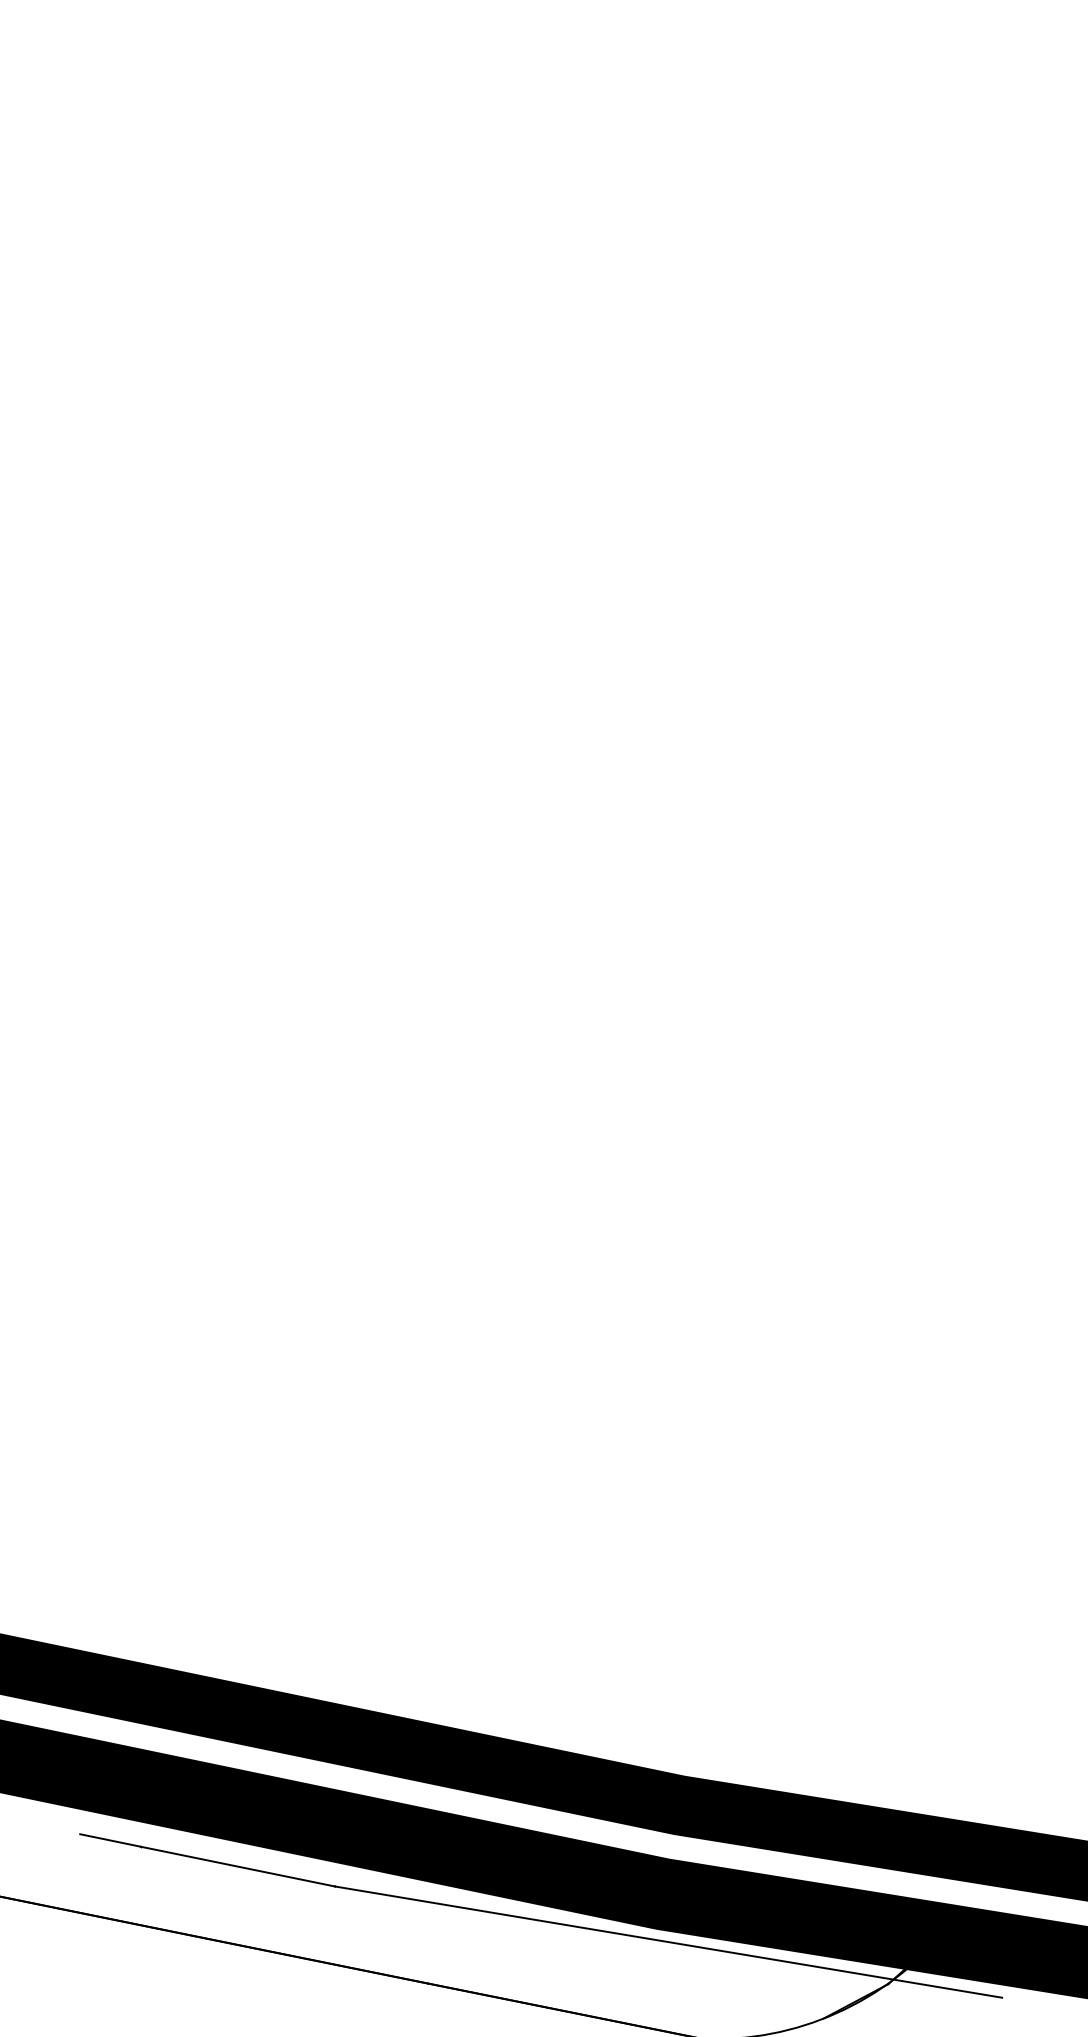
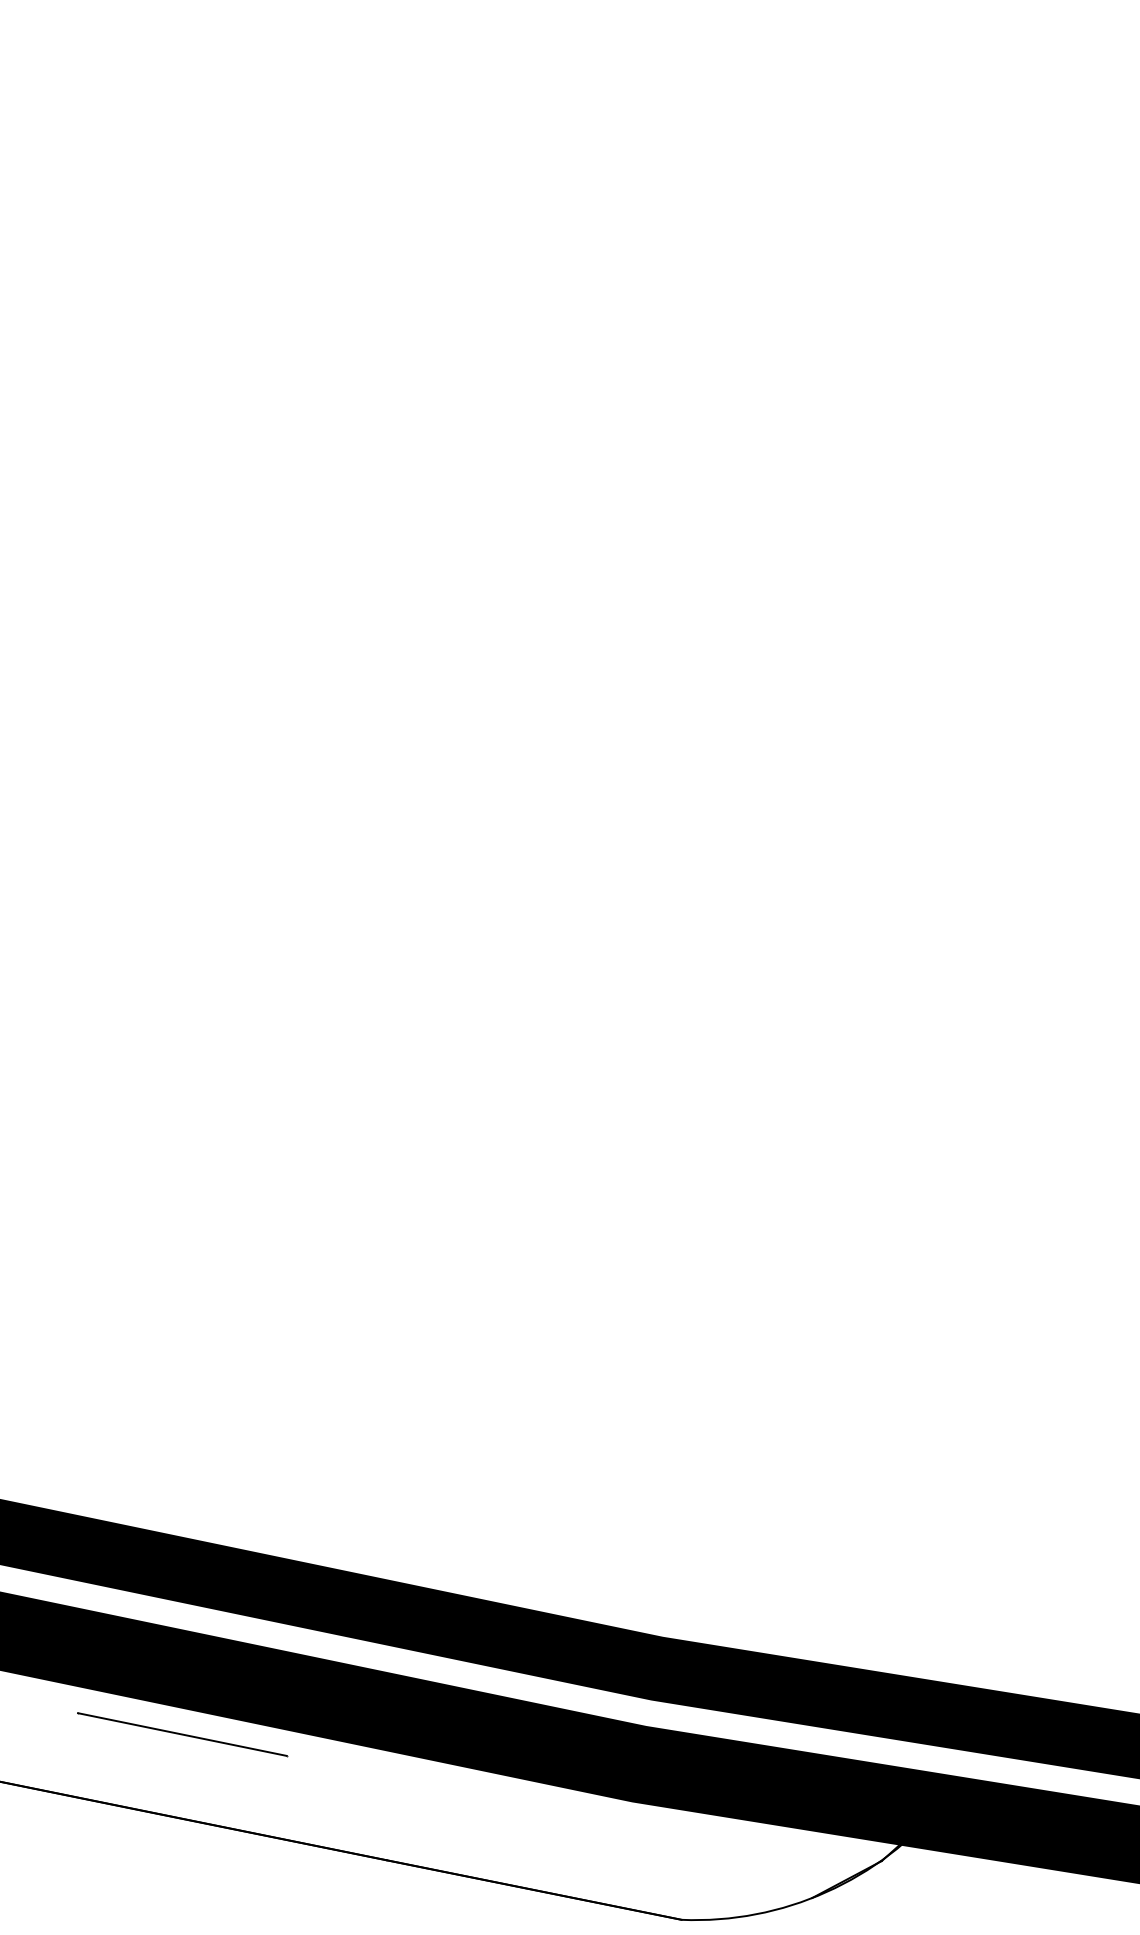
line: (110, 1840) -> (45, 1706), removed
line: (668, 1941) -> (645, 1815), removed

